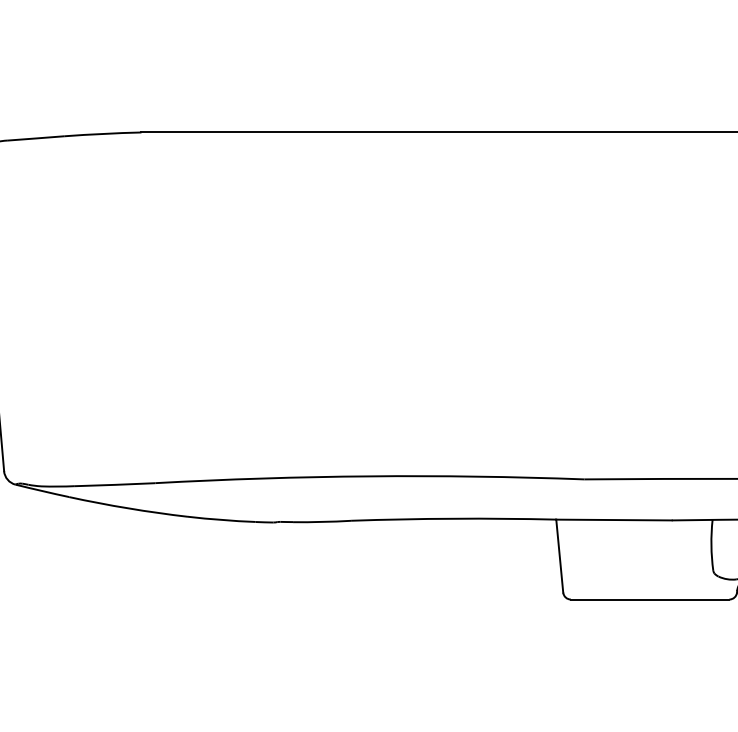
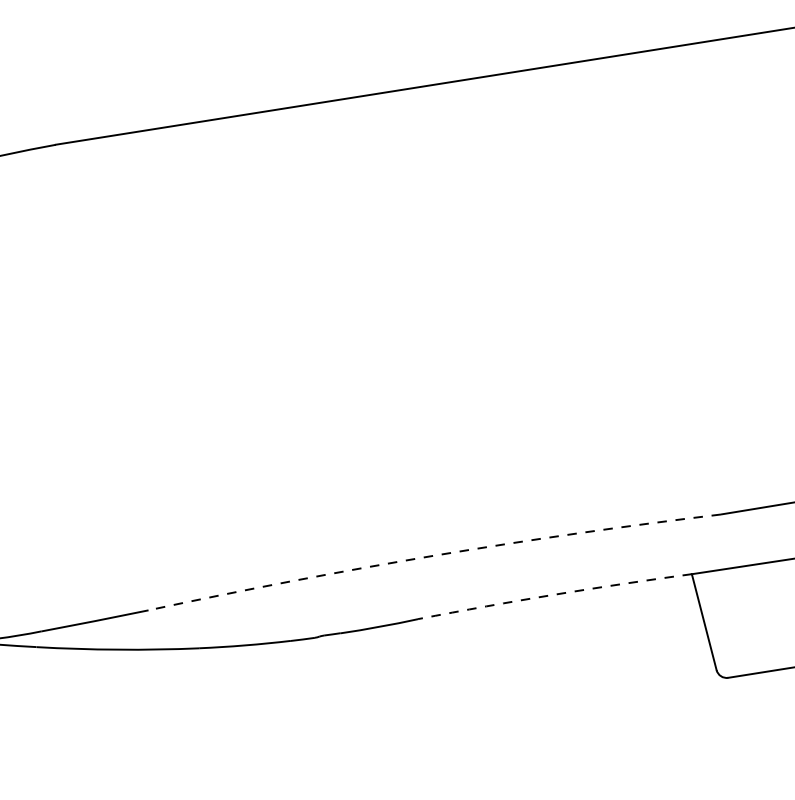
arc: (369, 476) -> (433, 556), solid -> dashed
arc: (453, 518) -> (554, 594), solid -> dashed

